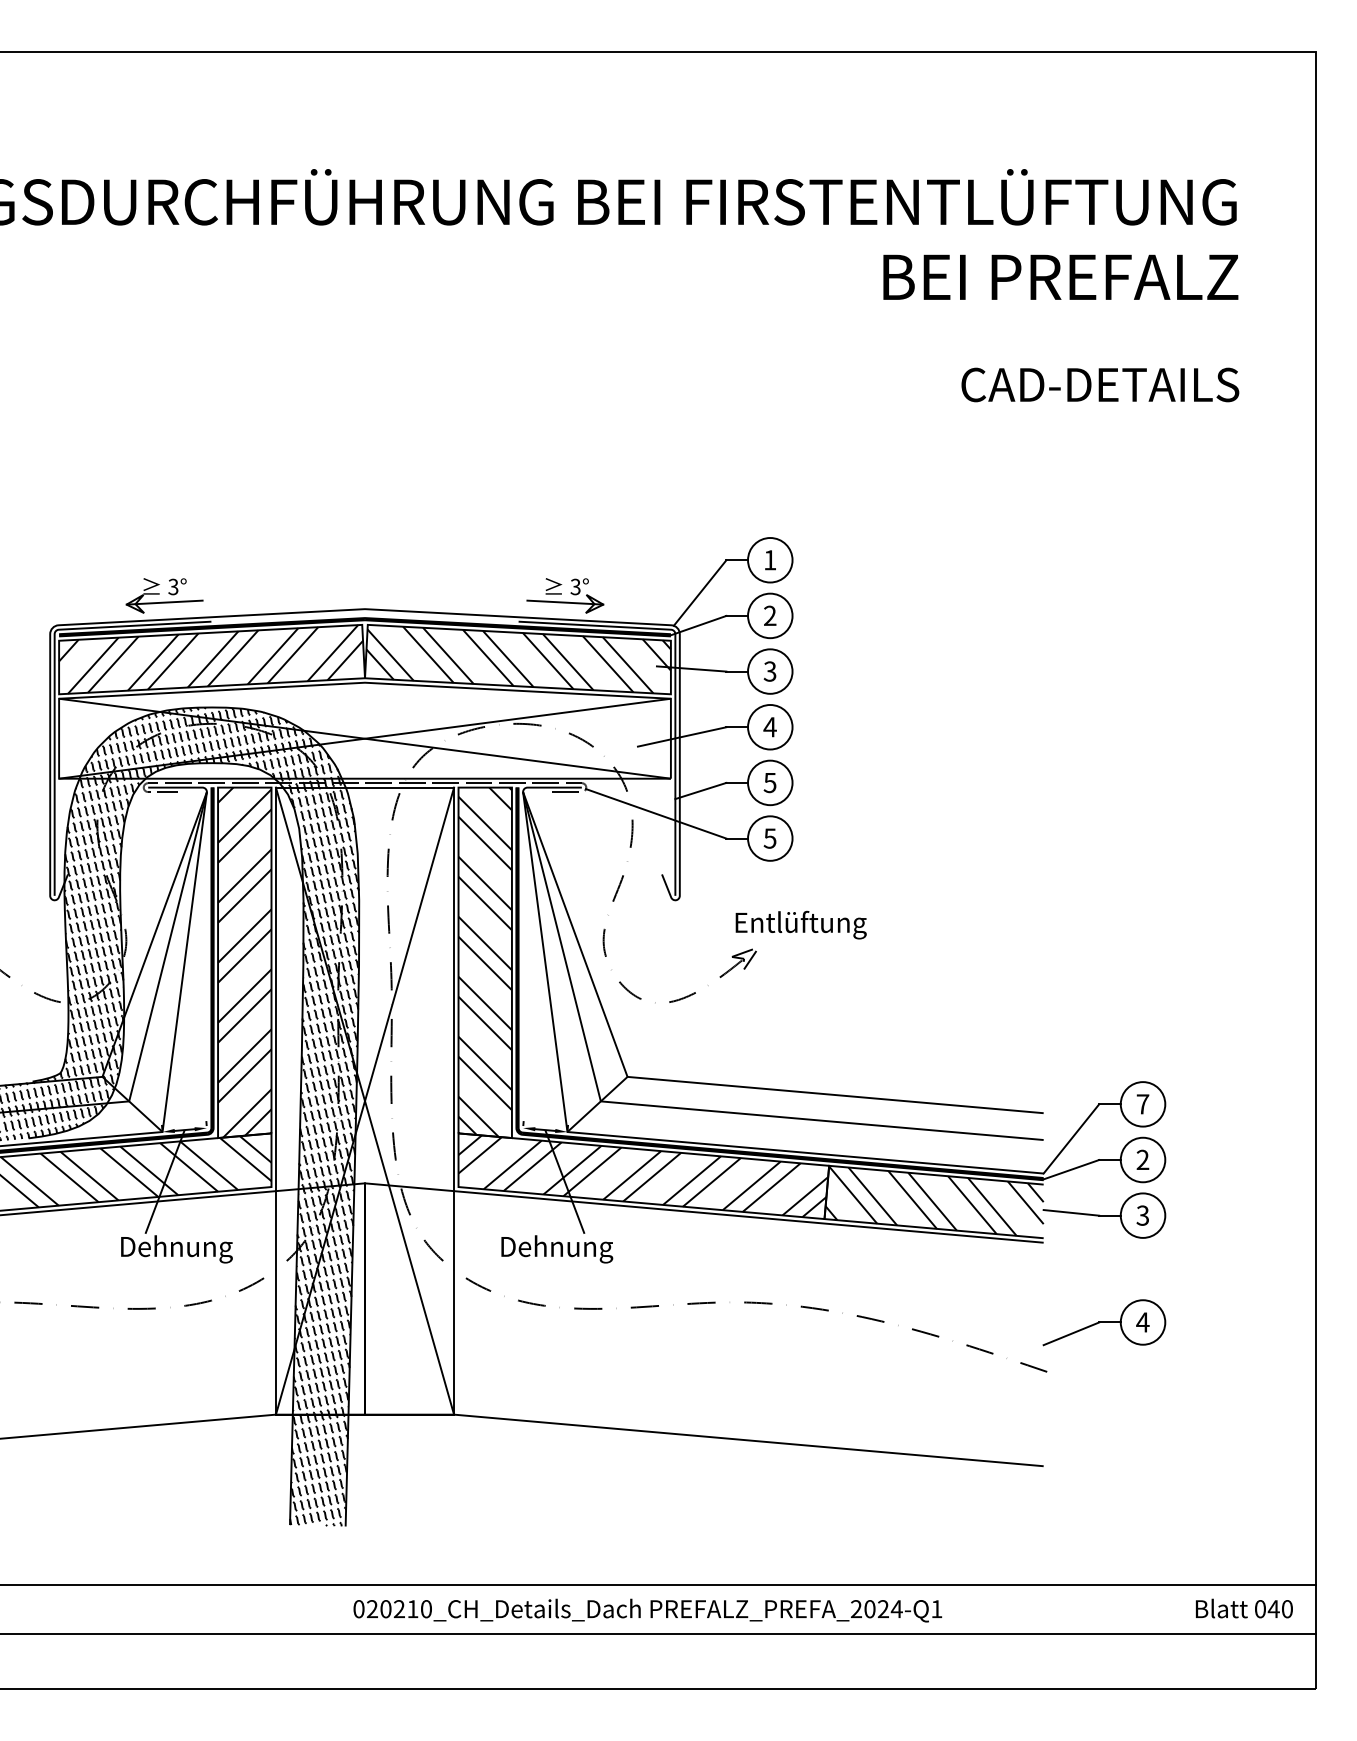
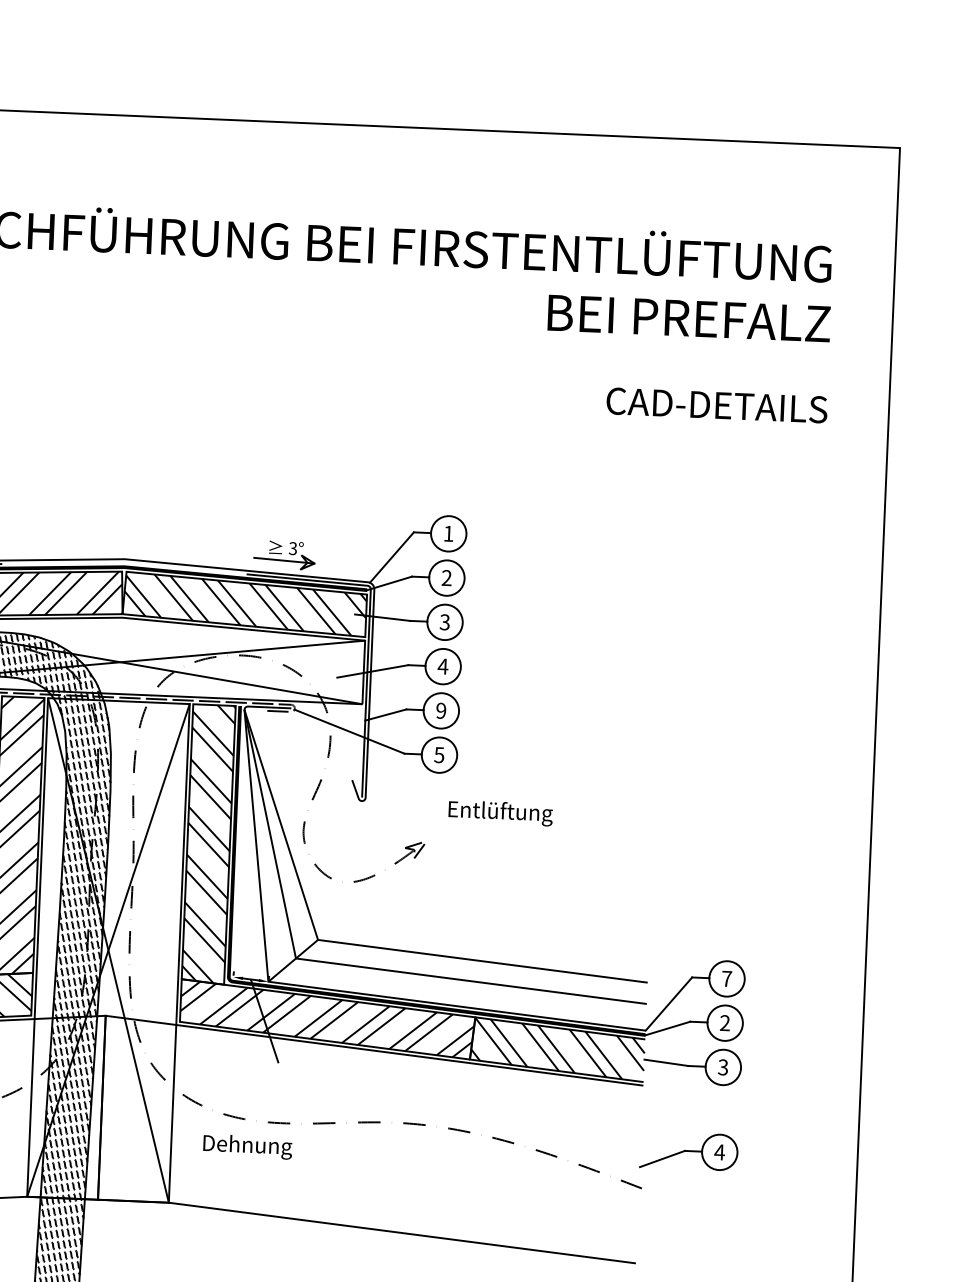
text: (769, 782) -> (440, 710), 5 -> 9
text: (800, 924) -> (500, 812), moved
text: (557, 1249) -> (247, 1146), moved

